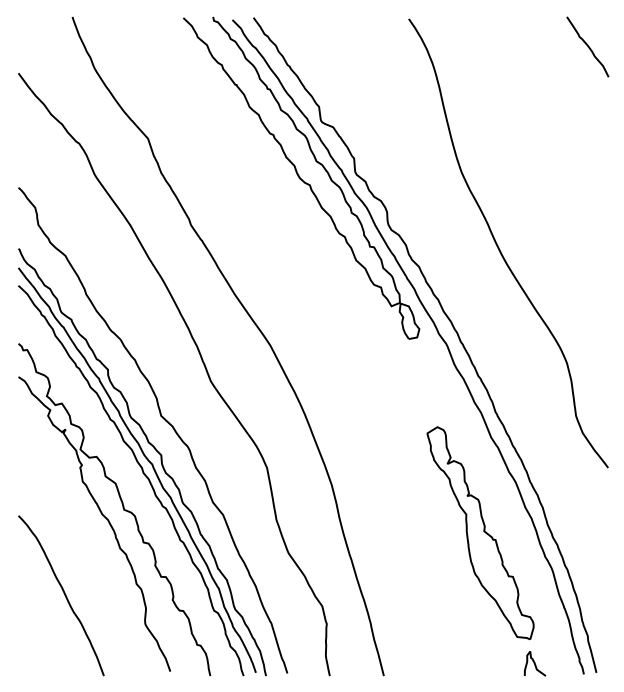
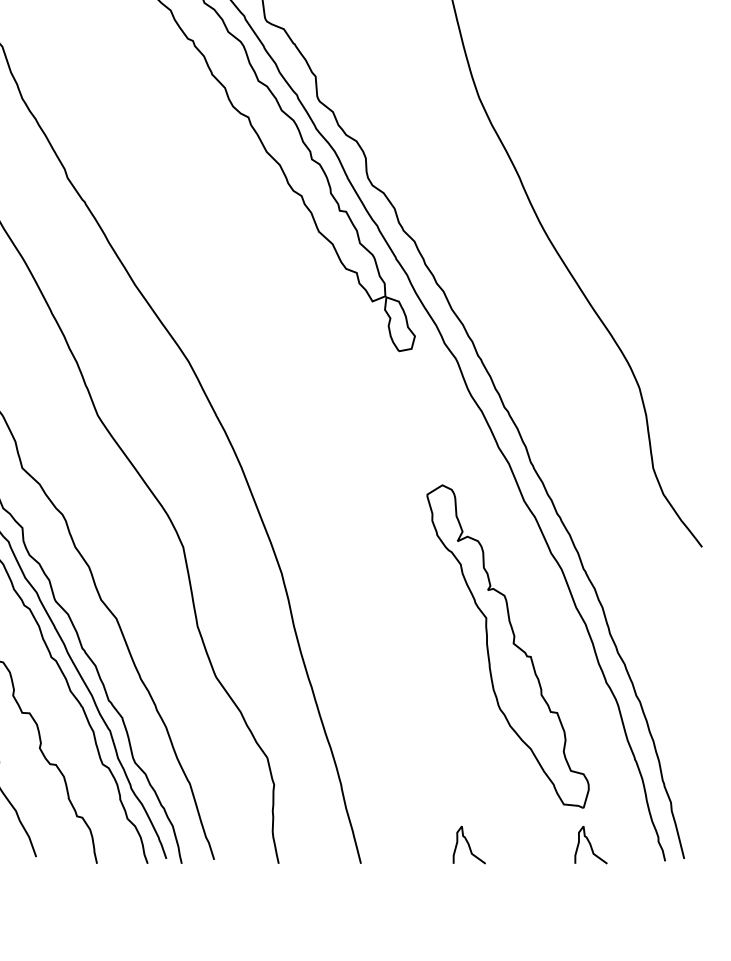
curve: (455, 663) -> (469, 844), added

